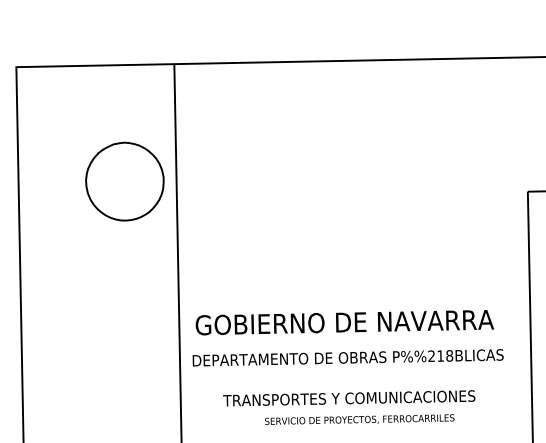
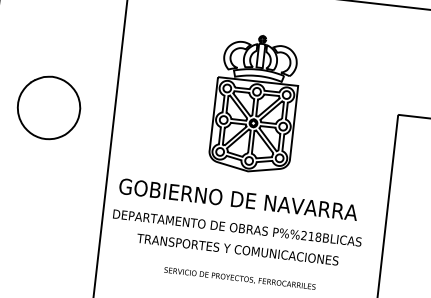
part: (124, 181) -> (48, 107), moved
part: (350, 200) -> (256, 103), added
text: (349, 398) -> (238, 249), moved

